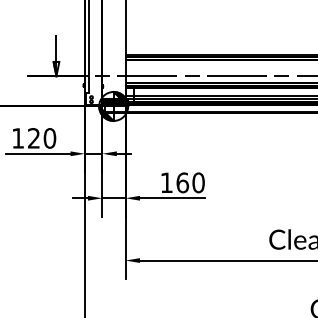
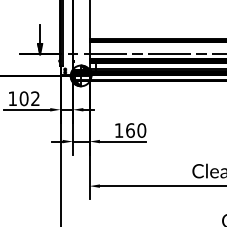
text: (41, 138) -> (29, 98), 120 -> 102

